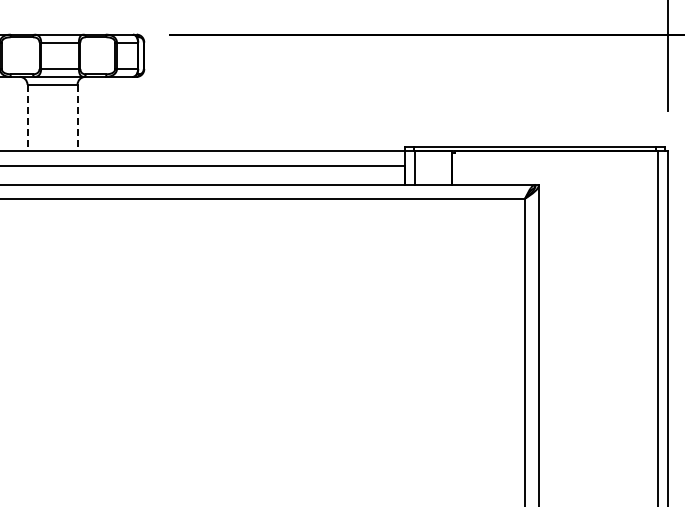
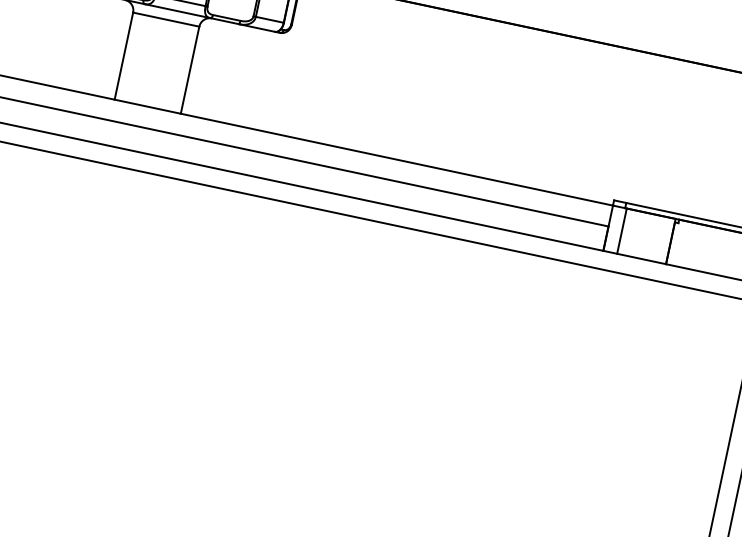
line: (27, 117) -> (123, 55), dashed -> solid
line: (77, 117) -> (190, 69), dashed -> solid

